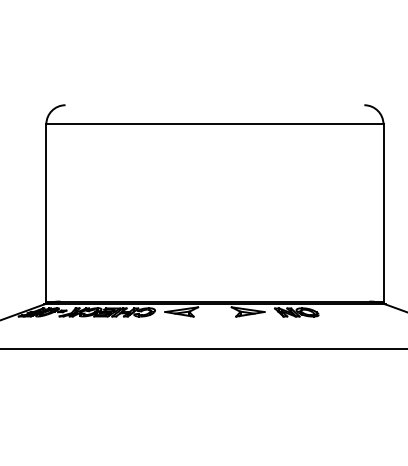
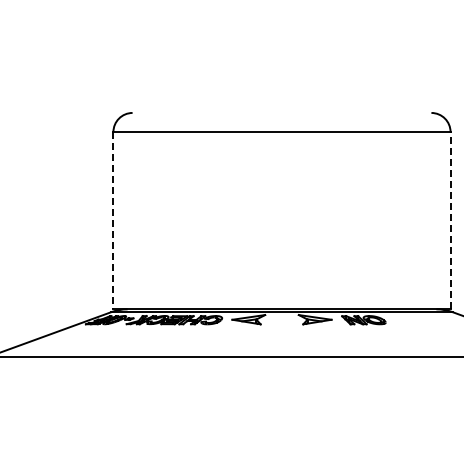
line: (46, 212) -> (113, 220), solid -> dashed
line: (383, 212) -> (450, 220), solid -> dashed

